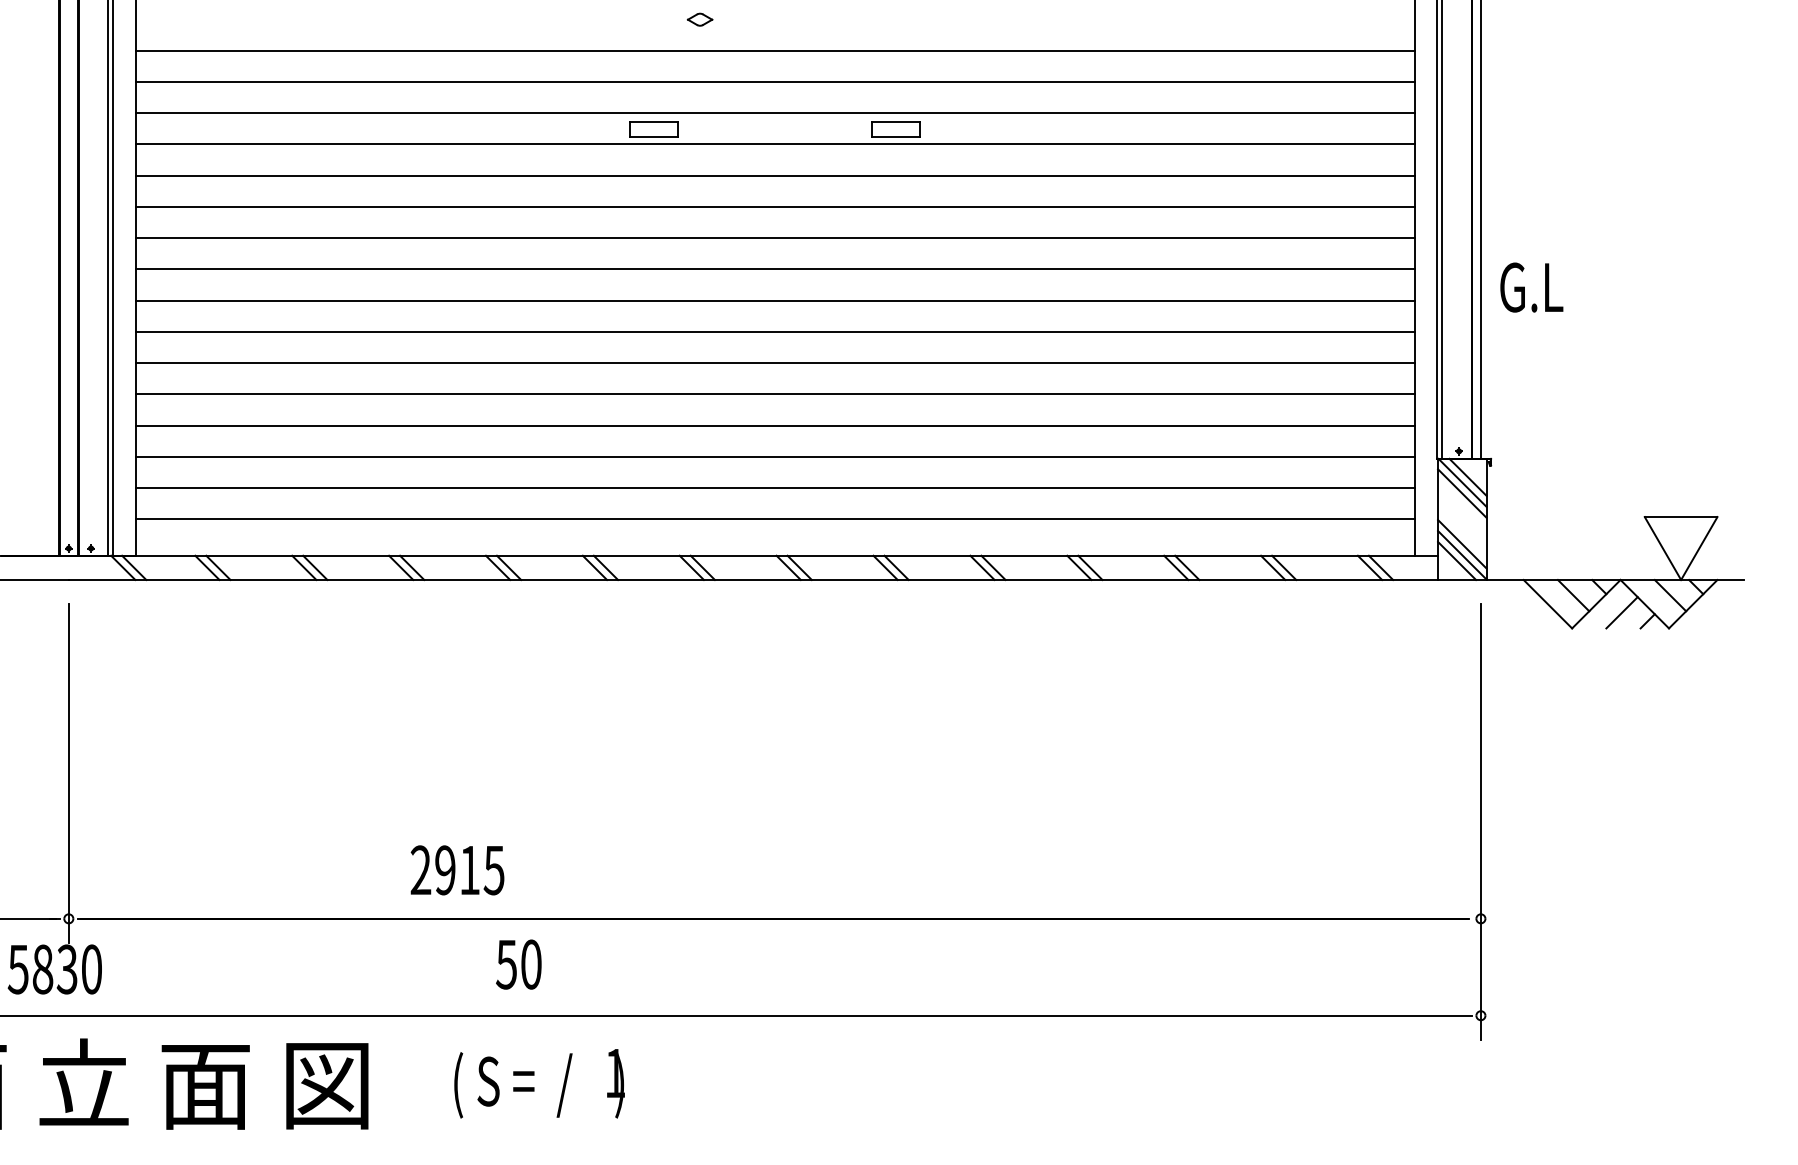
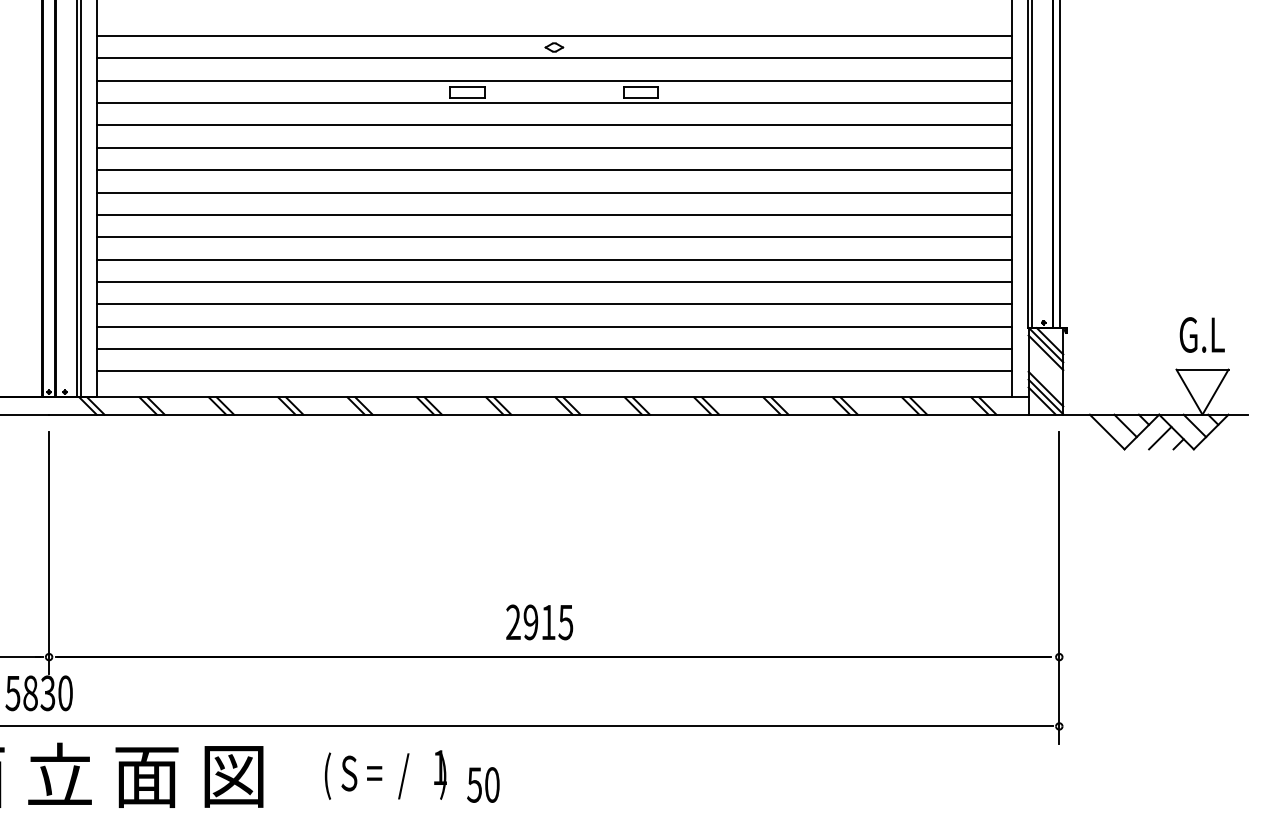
part: (699, 19) -> (553, 47), moved
text: (1531, 287) -> (1202, 334), moved
text: (457, 870) -> (539, 622), moved
text: (518, 964) -> (483, 784), moved

